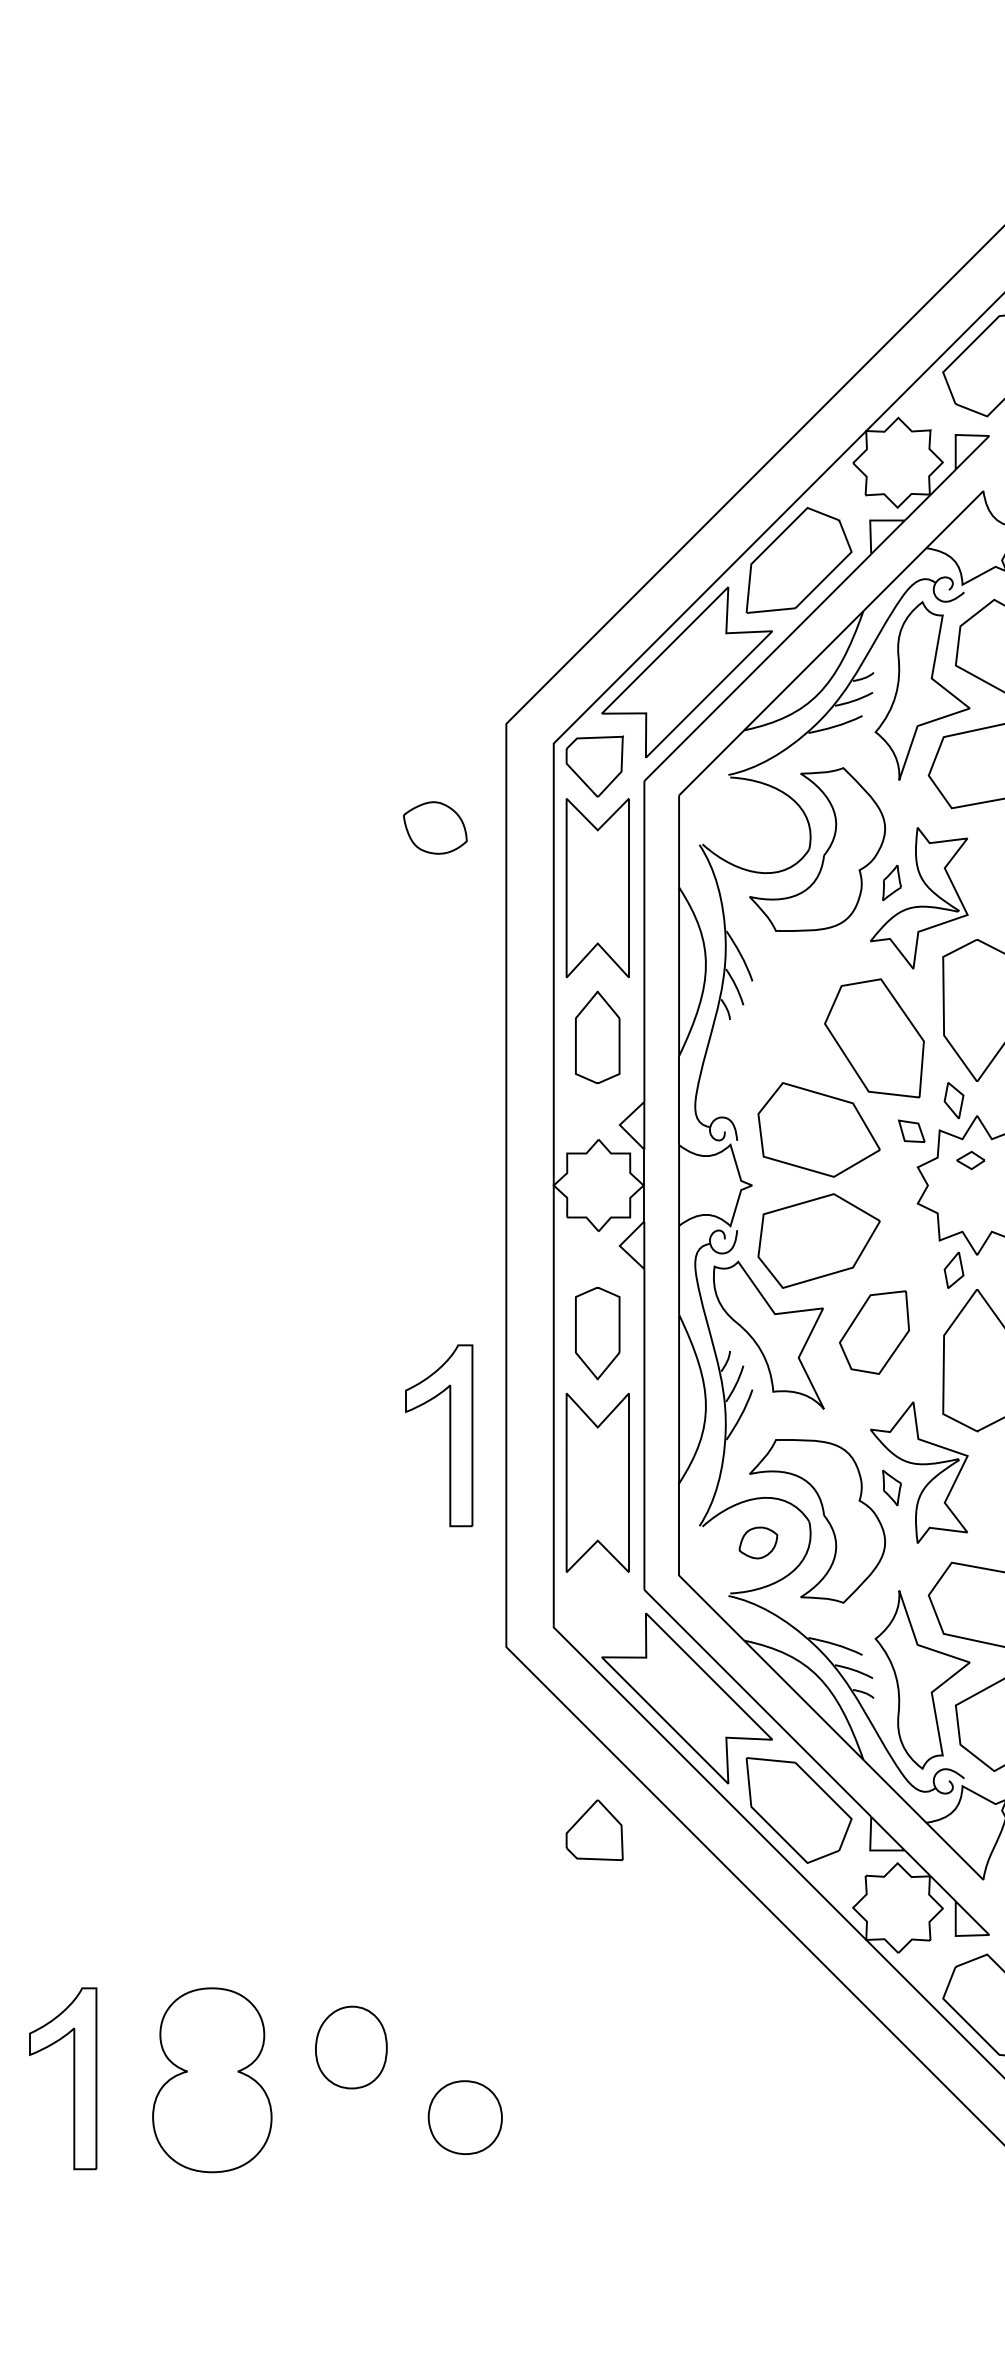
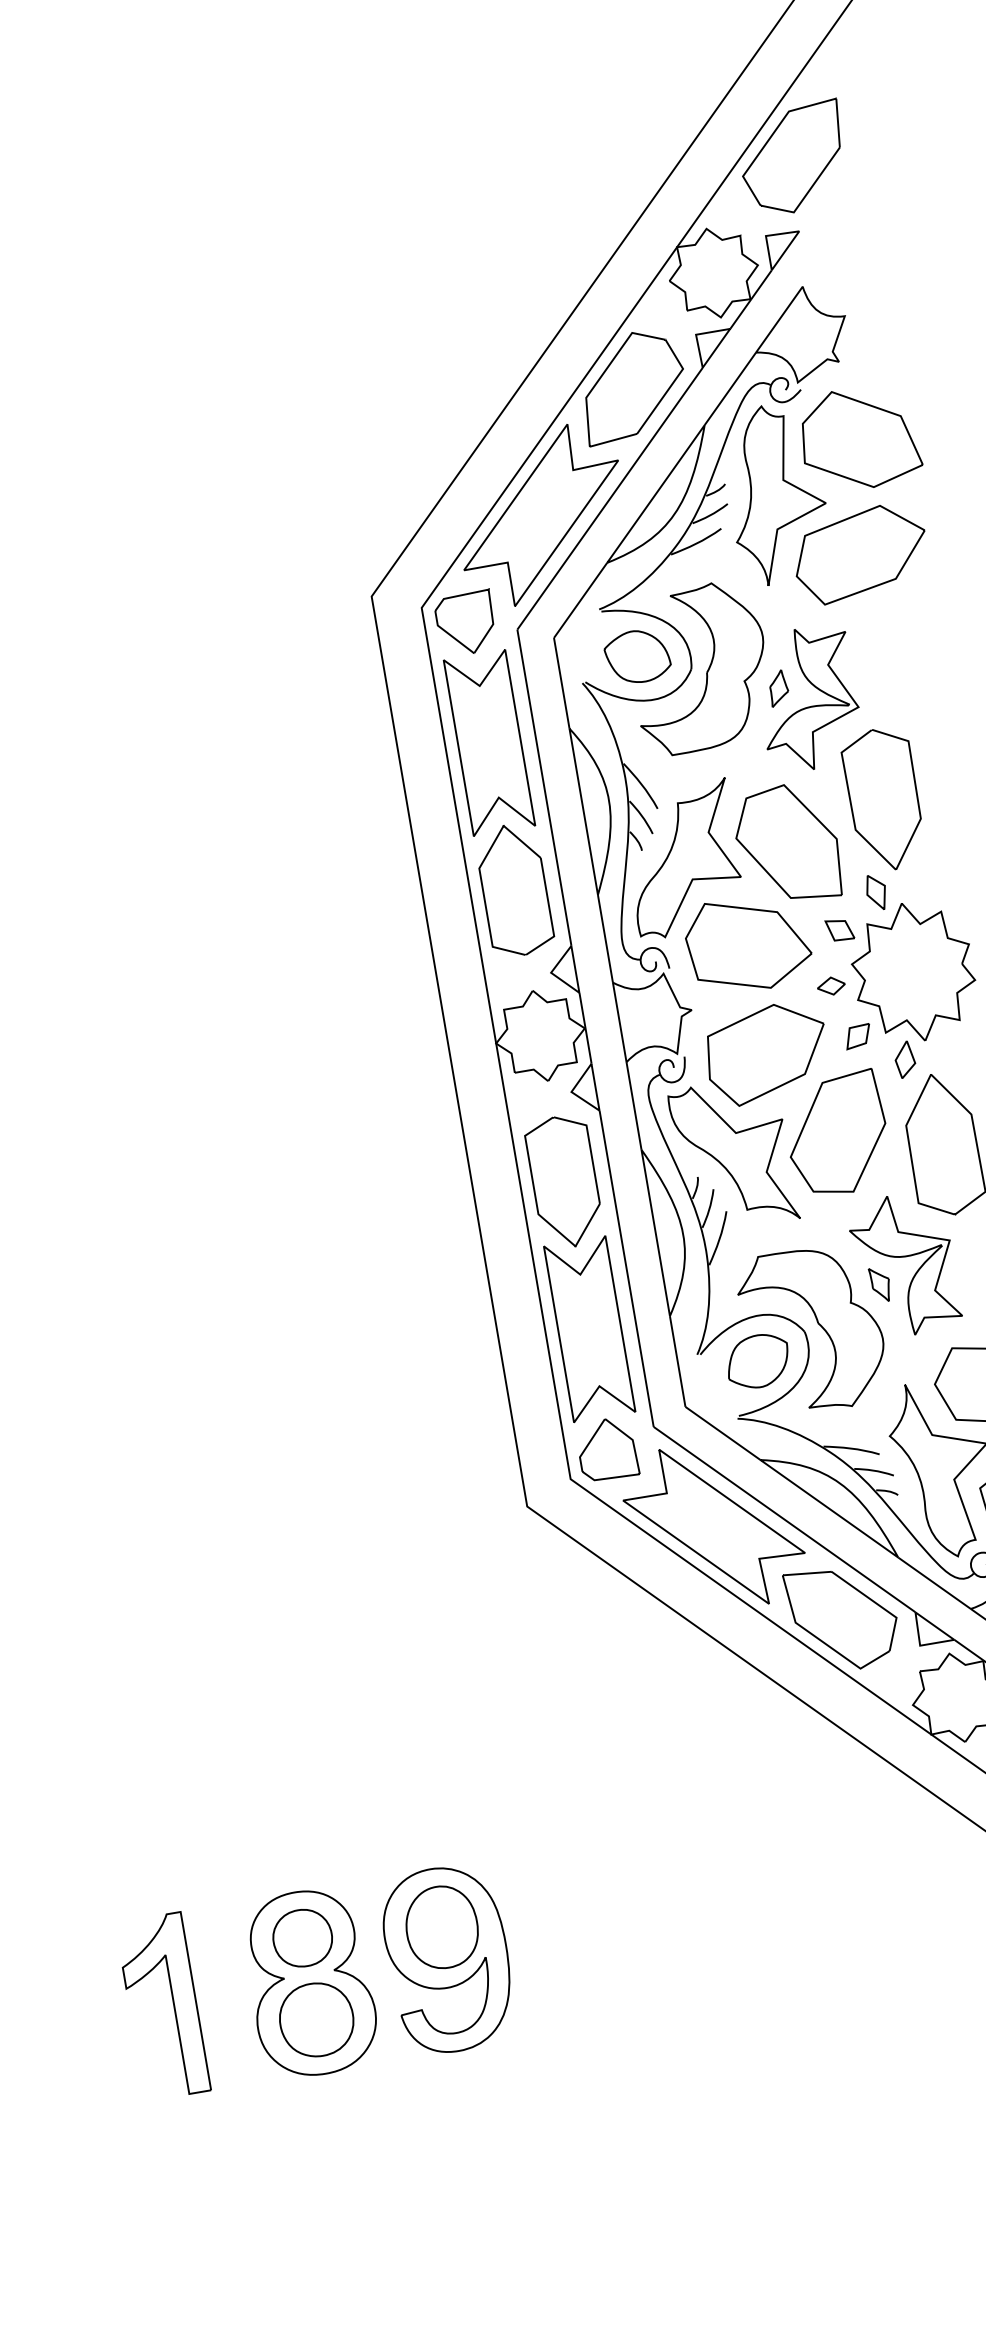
part: (435, 827) -> (637, 656), moved
part: (768, 1035) -> (682, 859), added
part: (597, 1037) -> (514, 890), size x1.43
part: (970, 1160) -> (831, 986), moved
part: (911, 1239) -> (857, 1036), added
part: (874, 1332) -> (837, 1134), size x1.43
part: (597, 1333) -> (564, 1182), size x1.43
part: (449, 1435) -> (435, 1307), removed
part: (758, 1542) -> (758, 1360), size x1.67
part: (594, 1830) -> (606, 1449), moved
part: (212, 2034) -> (302, 1937), added
part: (352, 2080) -> (448, 1959), added
part: (464, 2117) -> (315, 2019), moved

